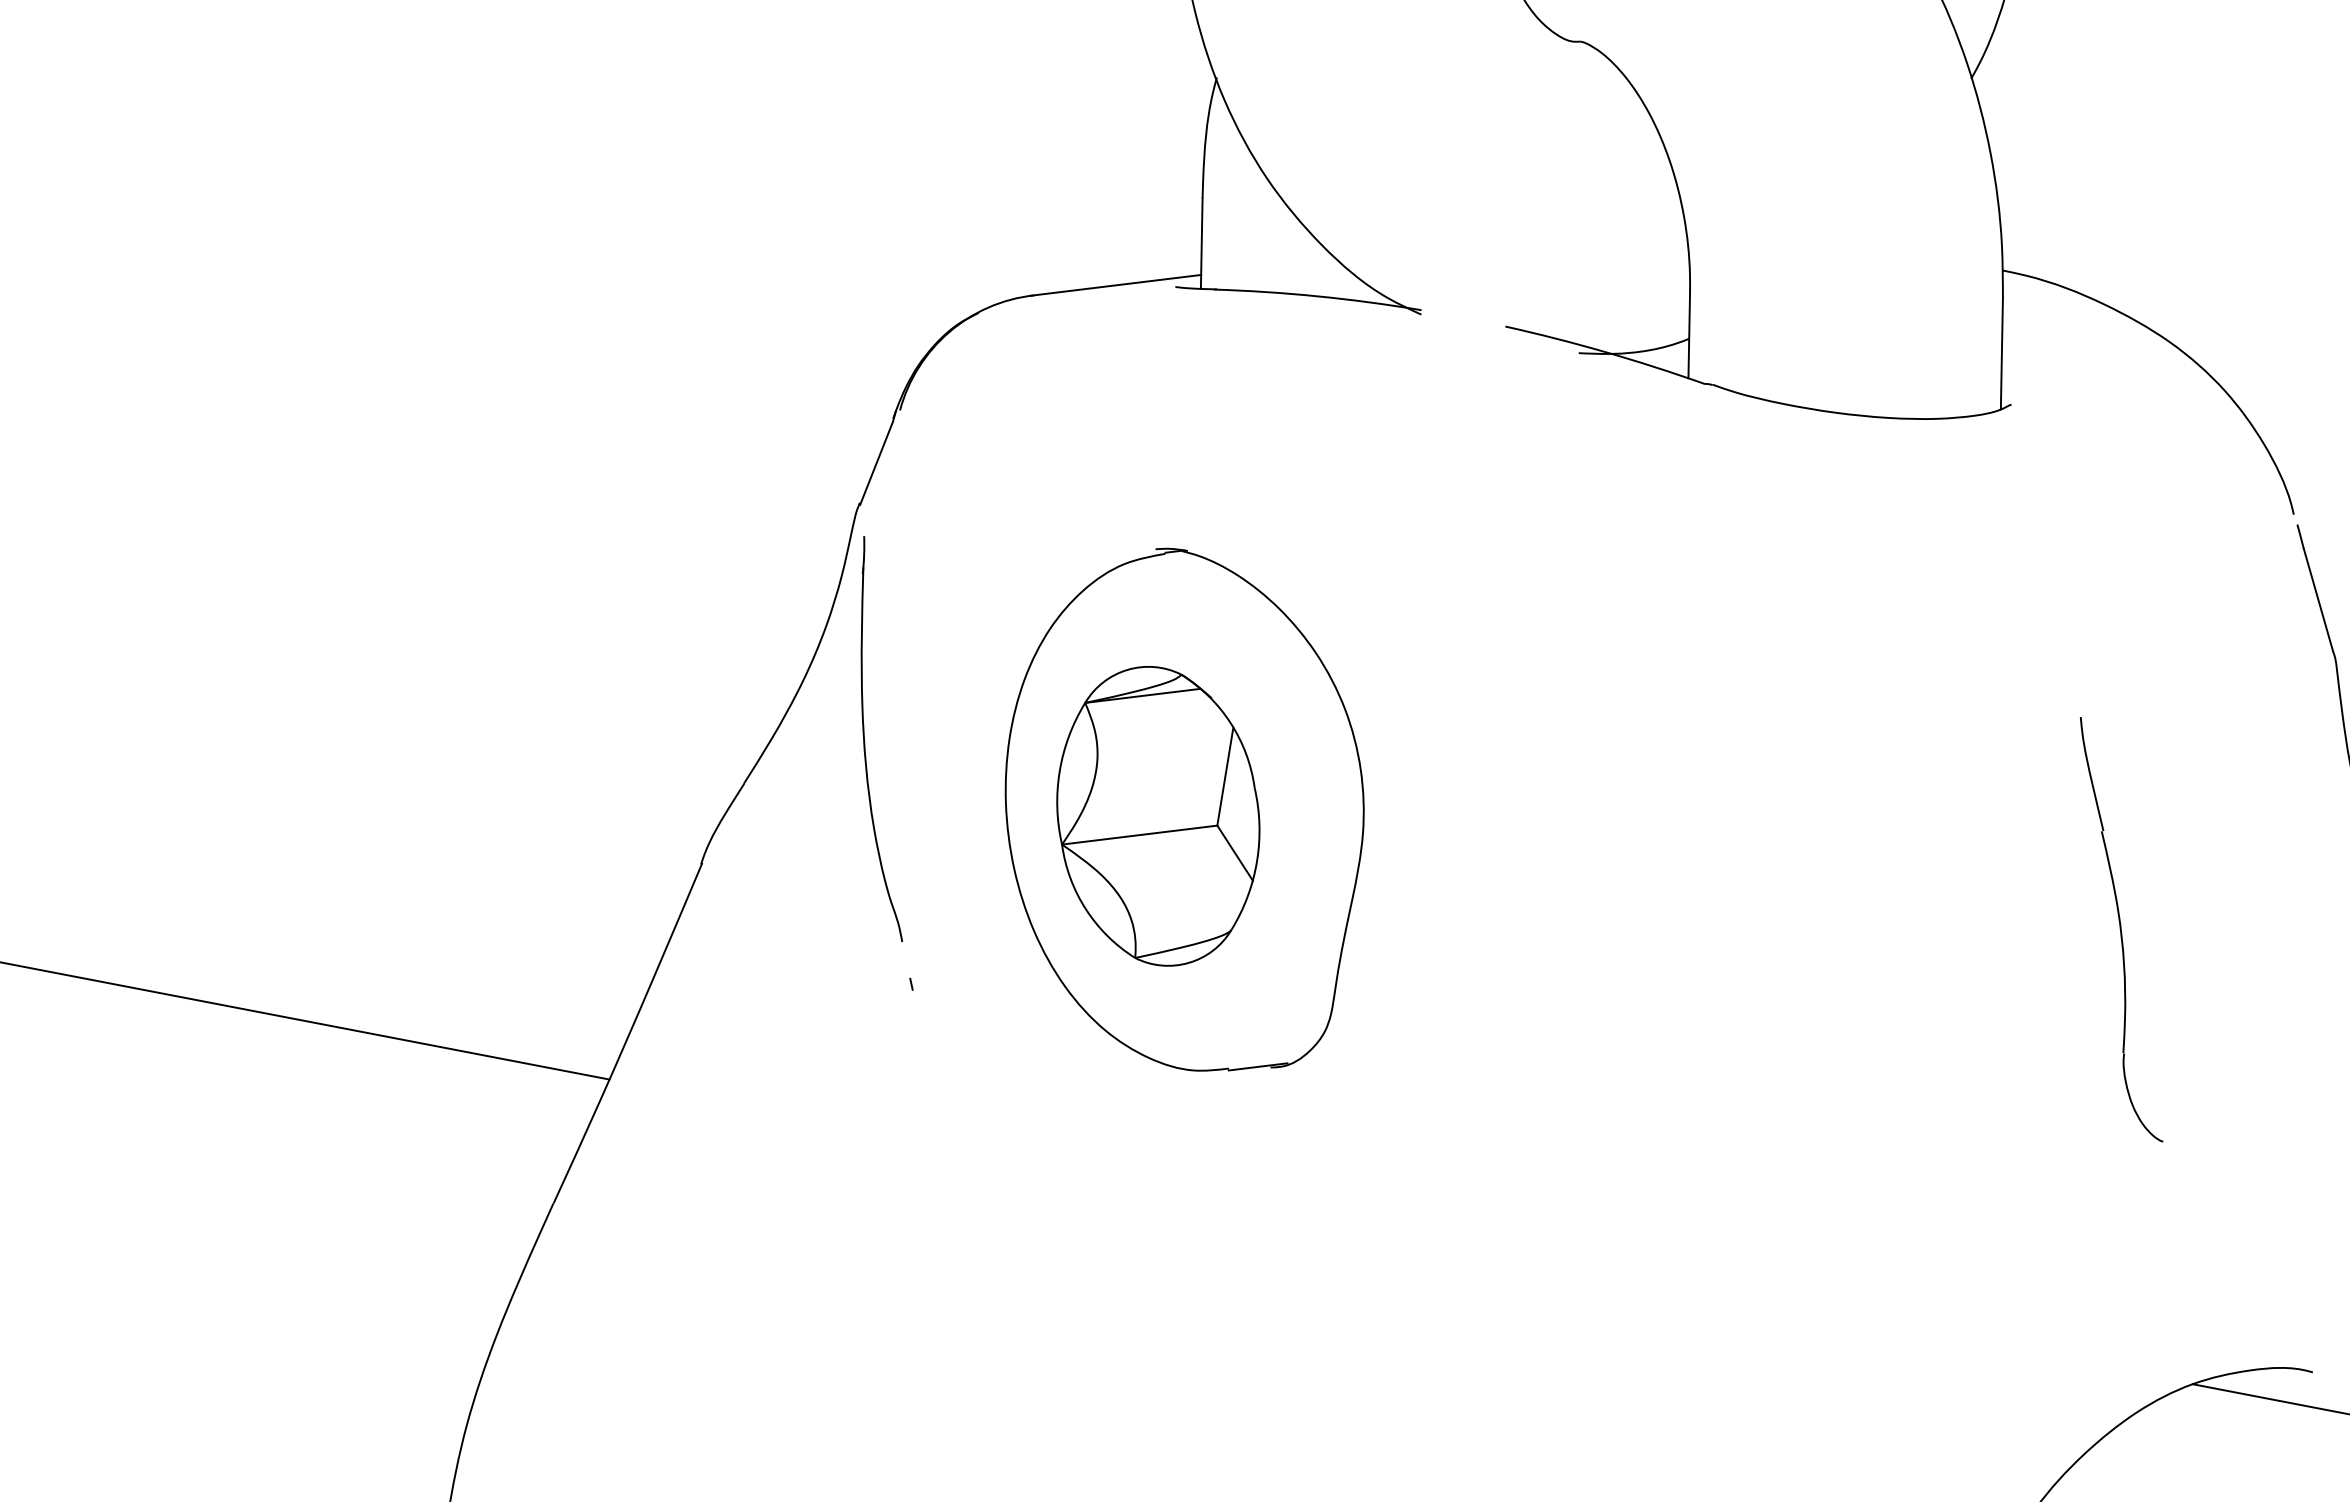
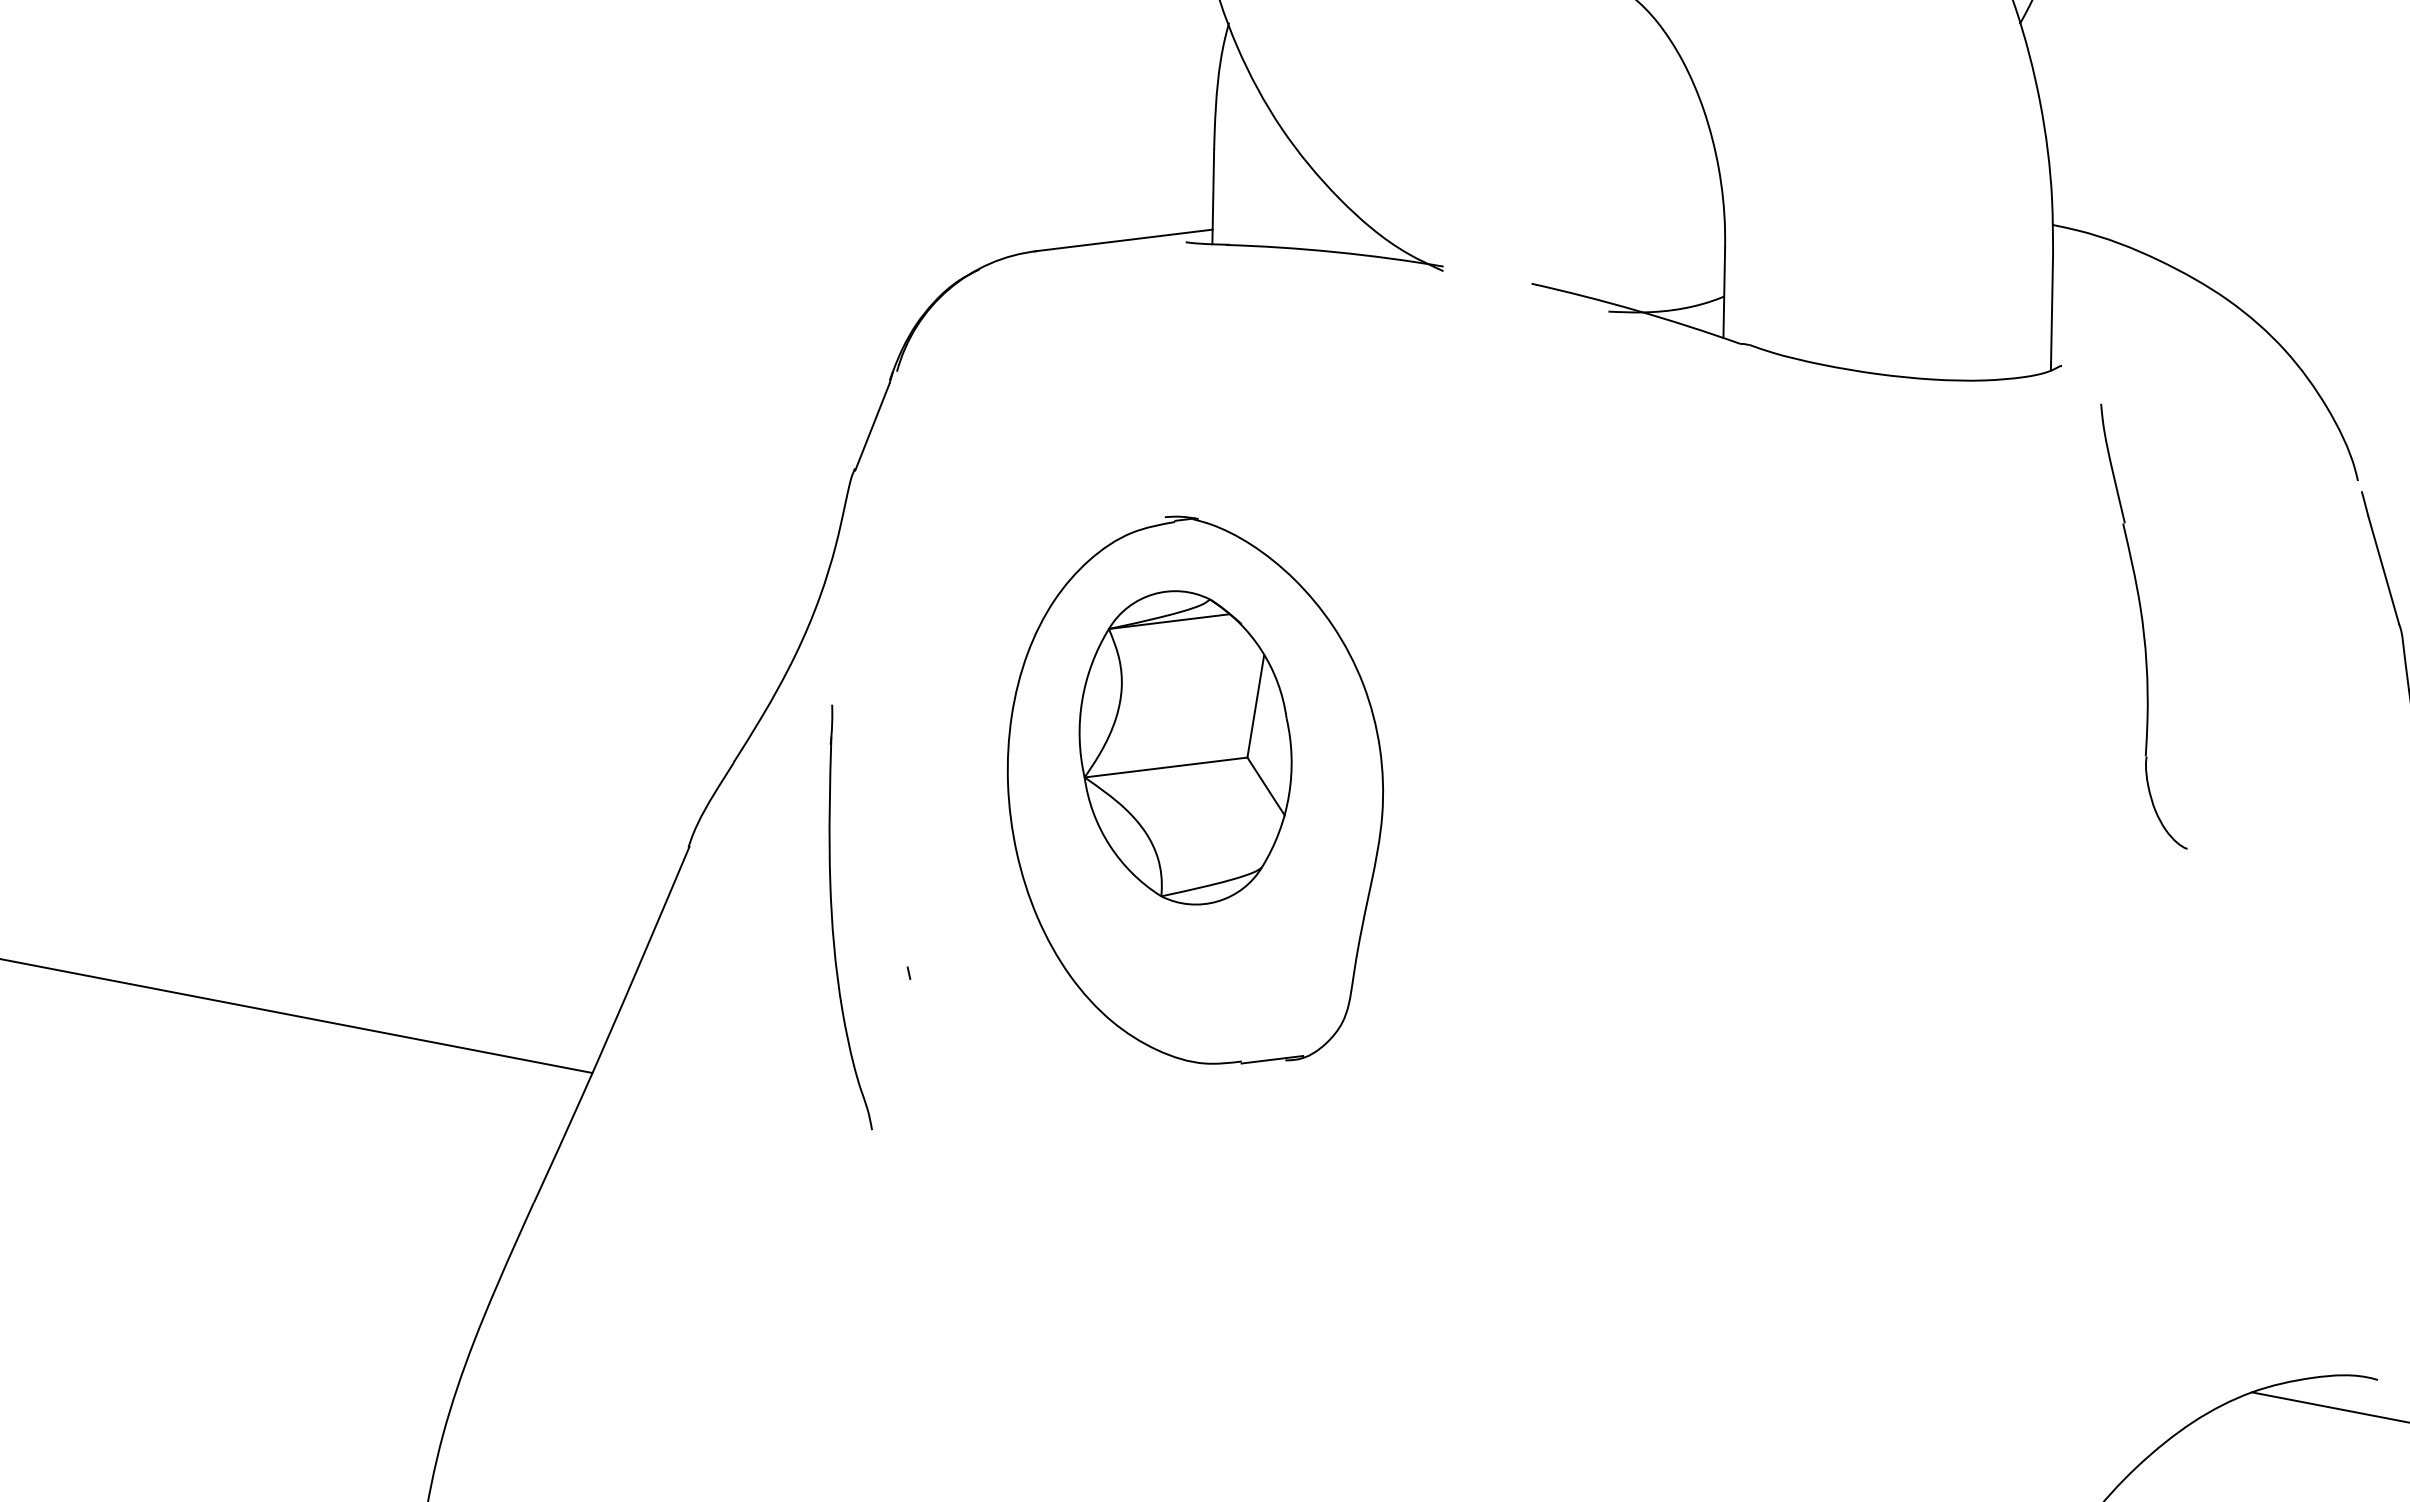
part: (865, 741) -> (833, 919), moved
part: (1158, 816) -> (1185, 748), moved
part: (2121, 929) -> (2143, 626), moved

